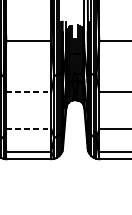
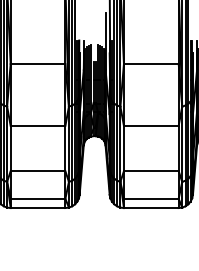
line: (29, 91) -> (38, 125), dashed -> solid
line: (29, 129) -> (38, 171), dashed -> solid

